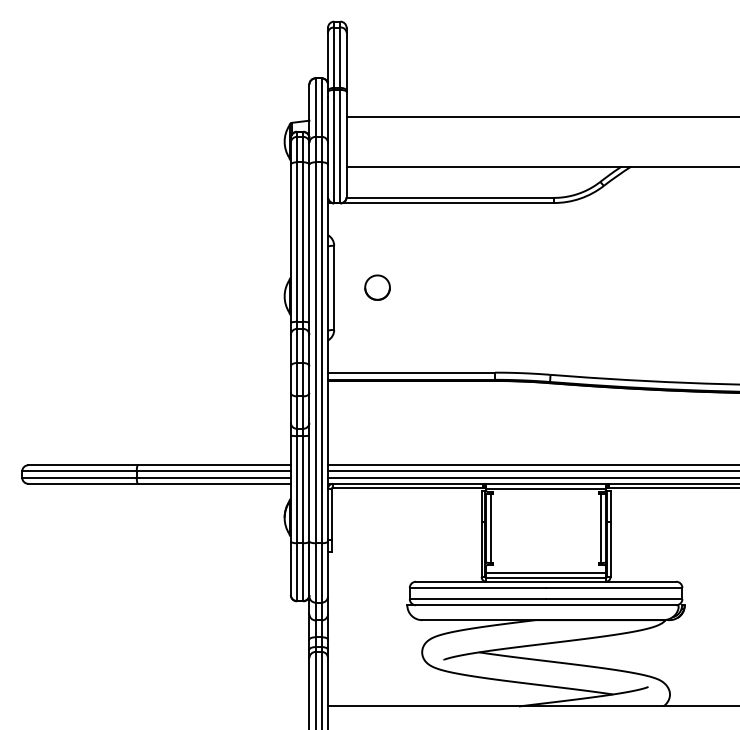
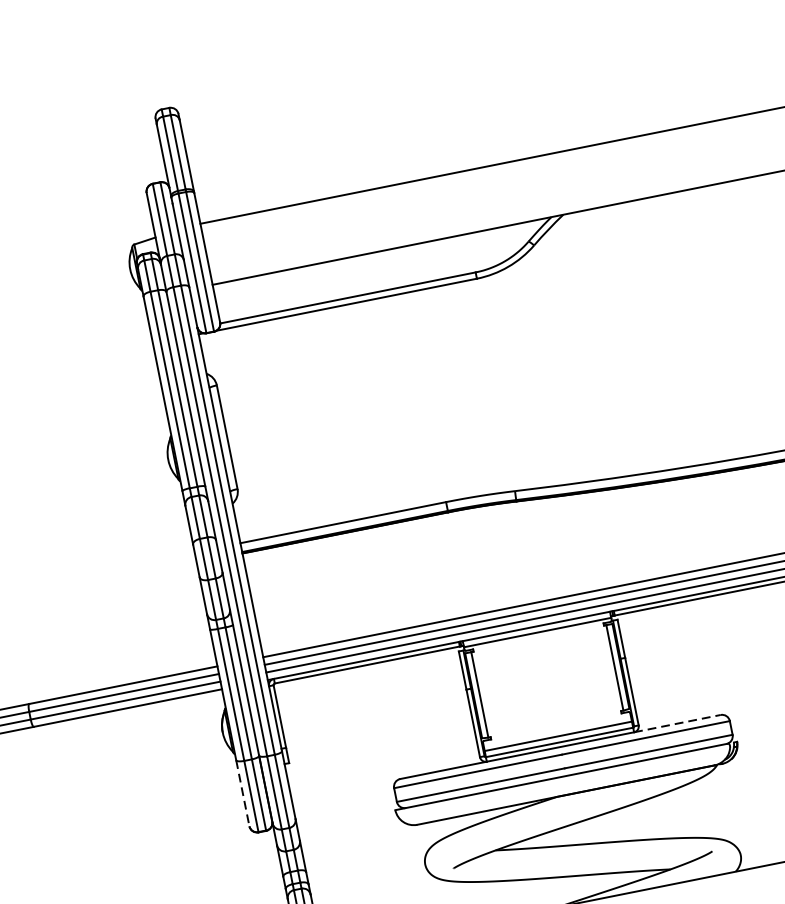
part: (377, 287) -> (280, 426), removed
line: (290, 568) -> (242, 793), solid -> dashed
line: (641, 581) -> (677, 723), solid -> dashed

